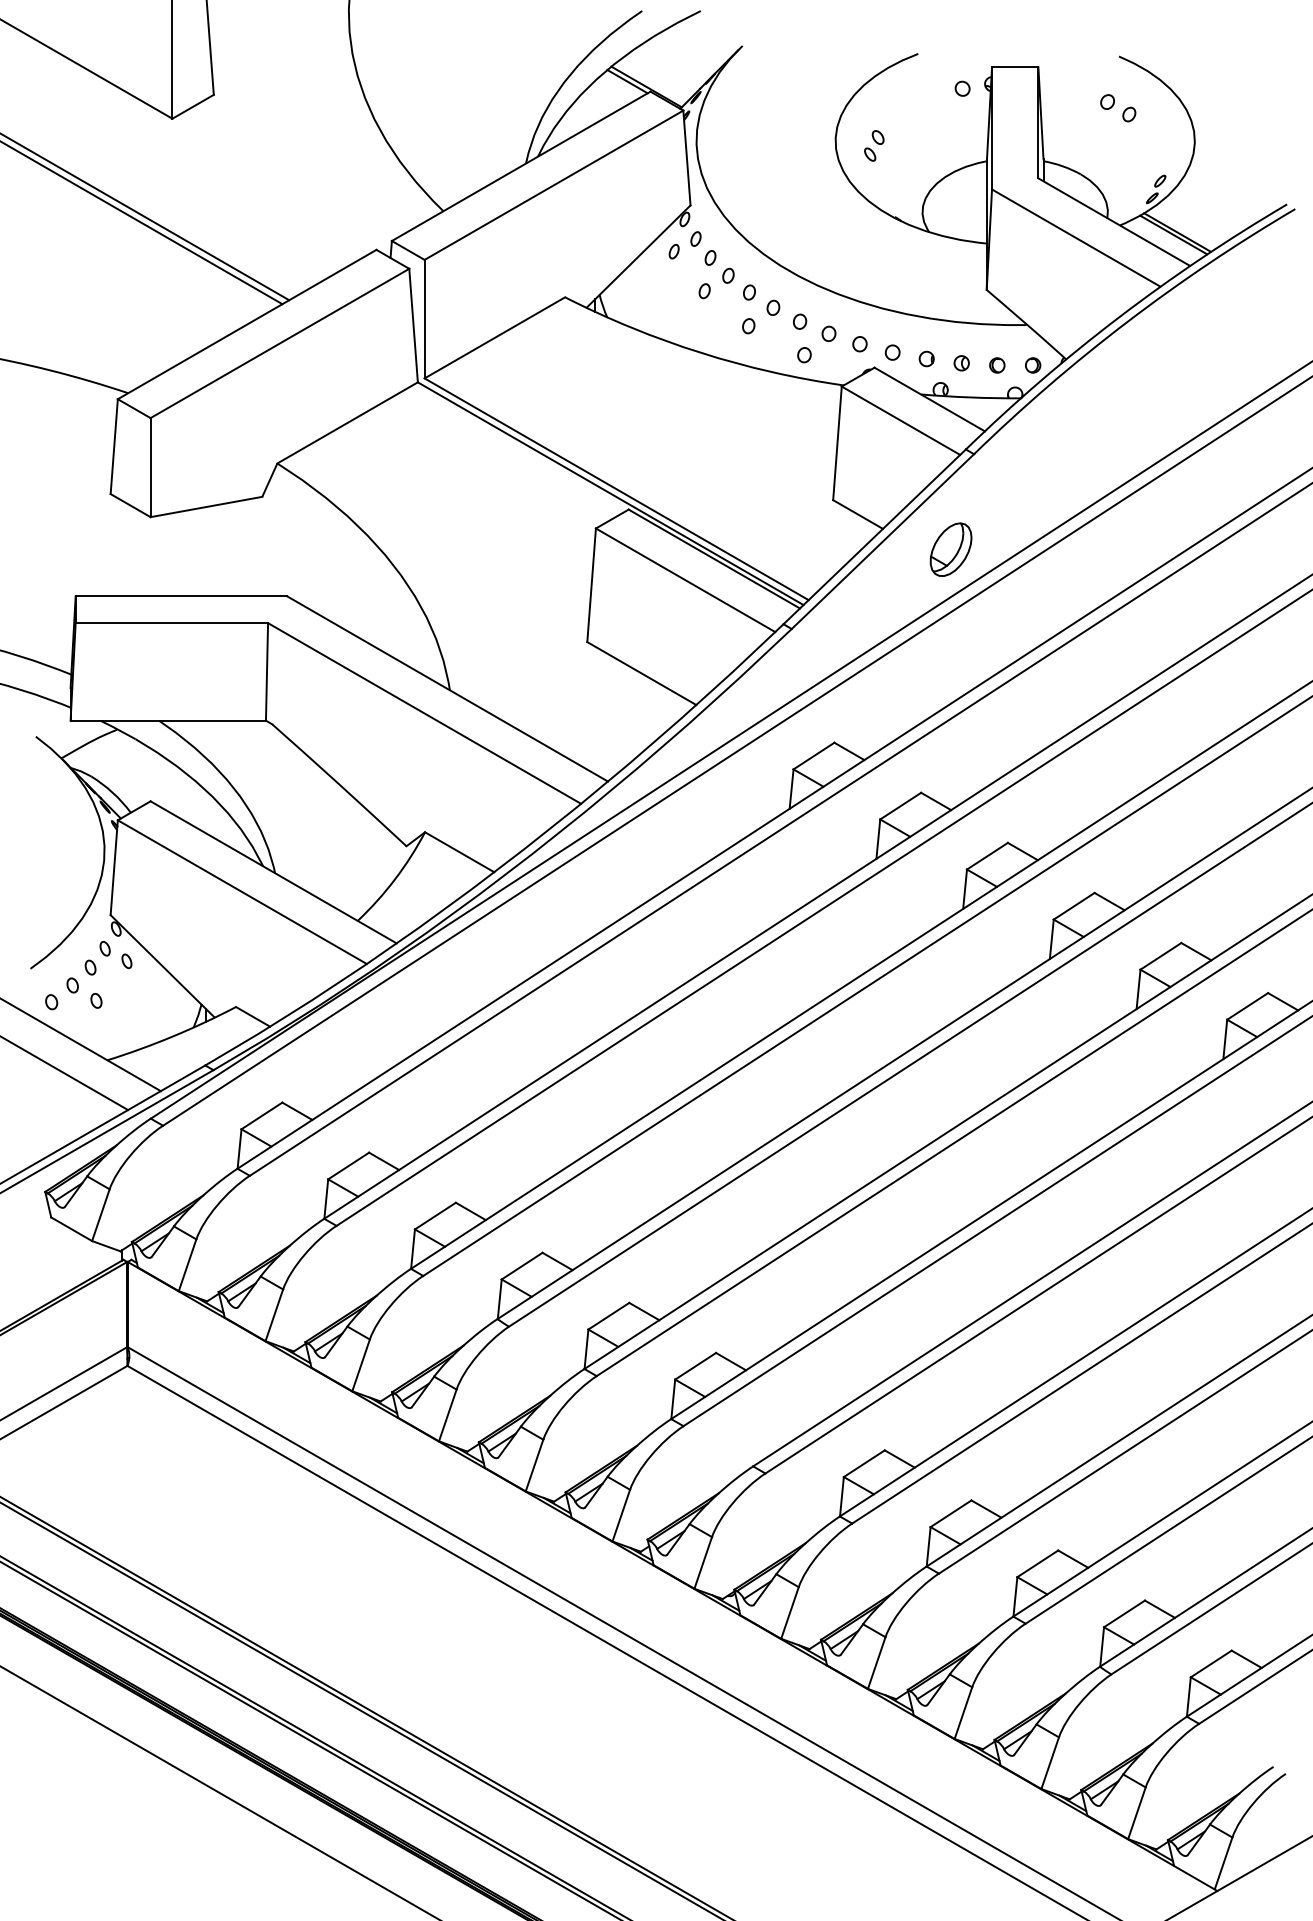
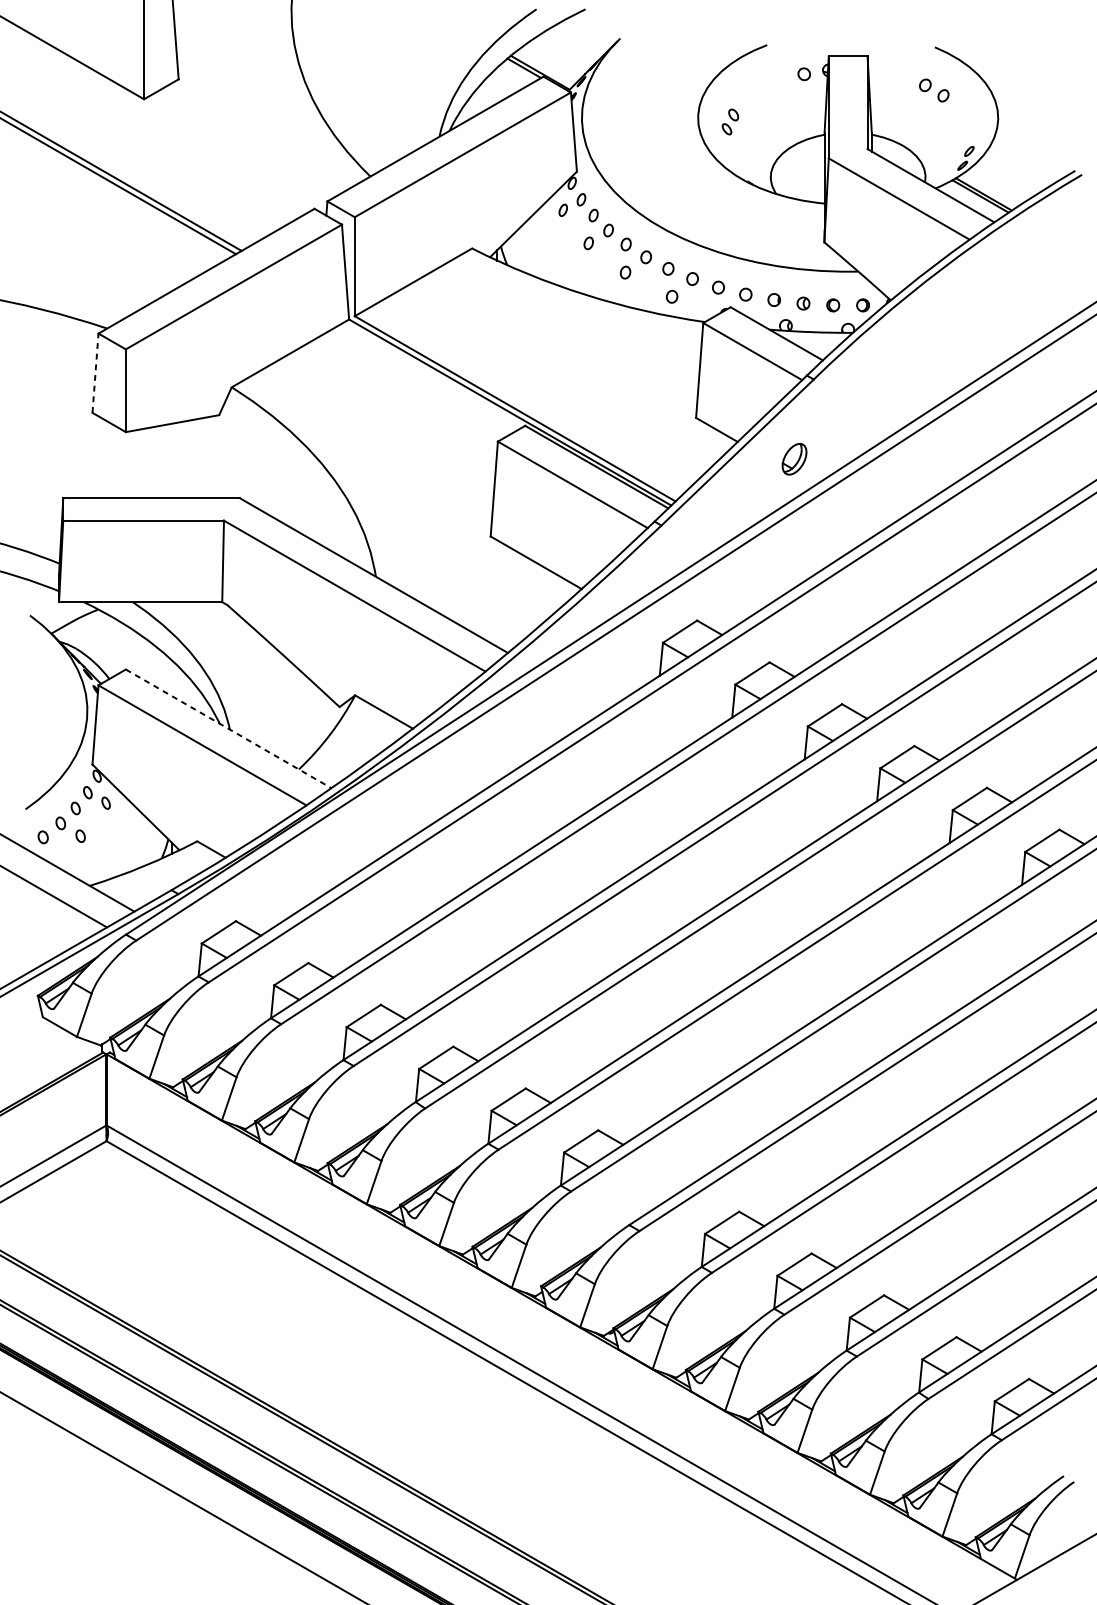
line: (114, 446) -> (95, 373), solid -> dashed
part: (950, 549) -> (794, 459), size x0.7
line: (274, 872) -> (229, 728), solid -> dashed

